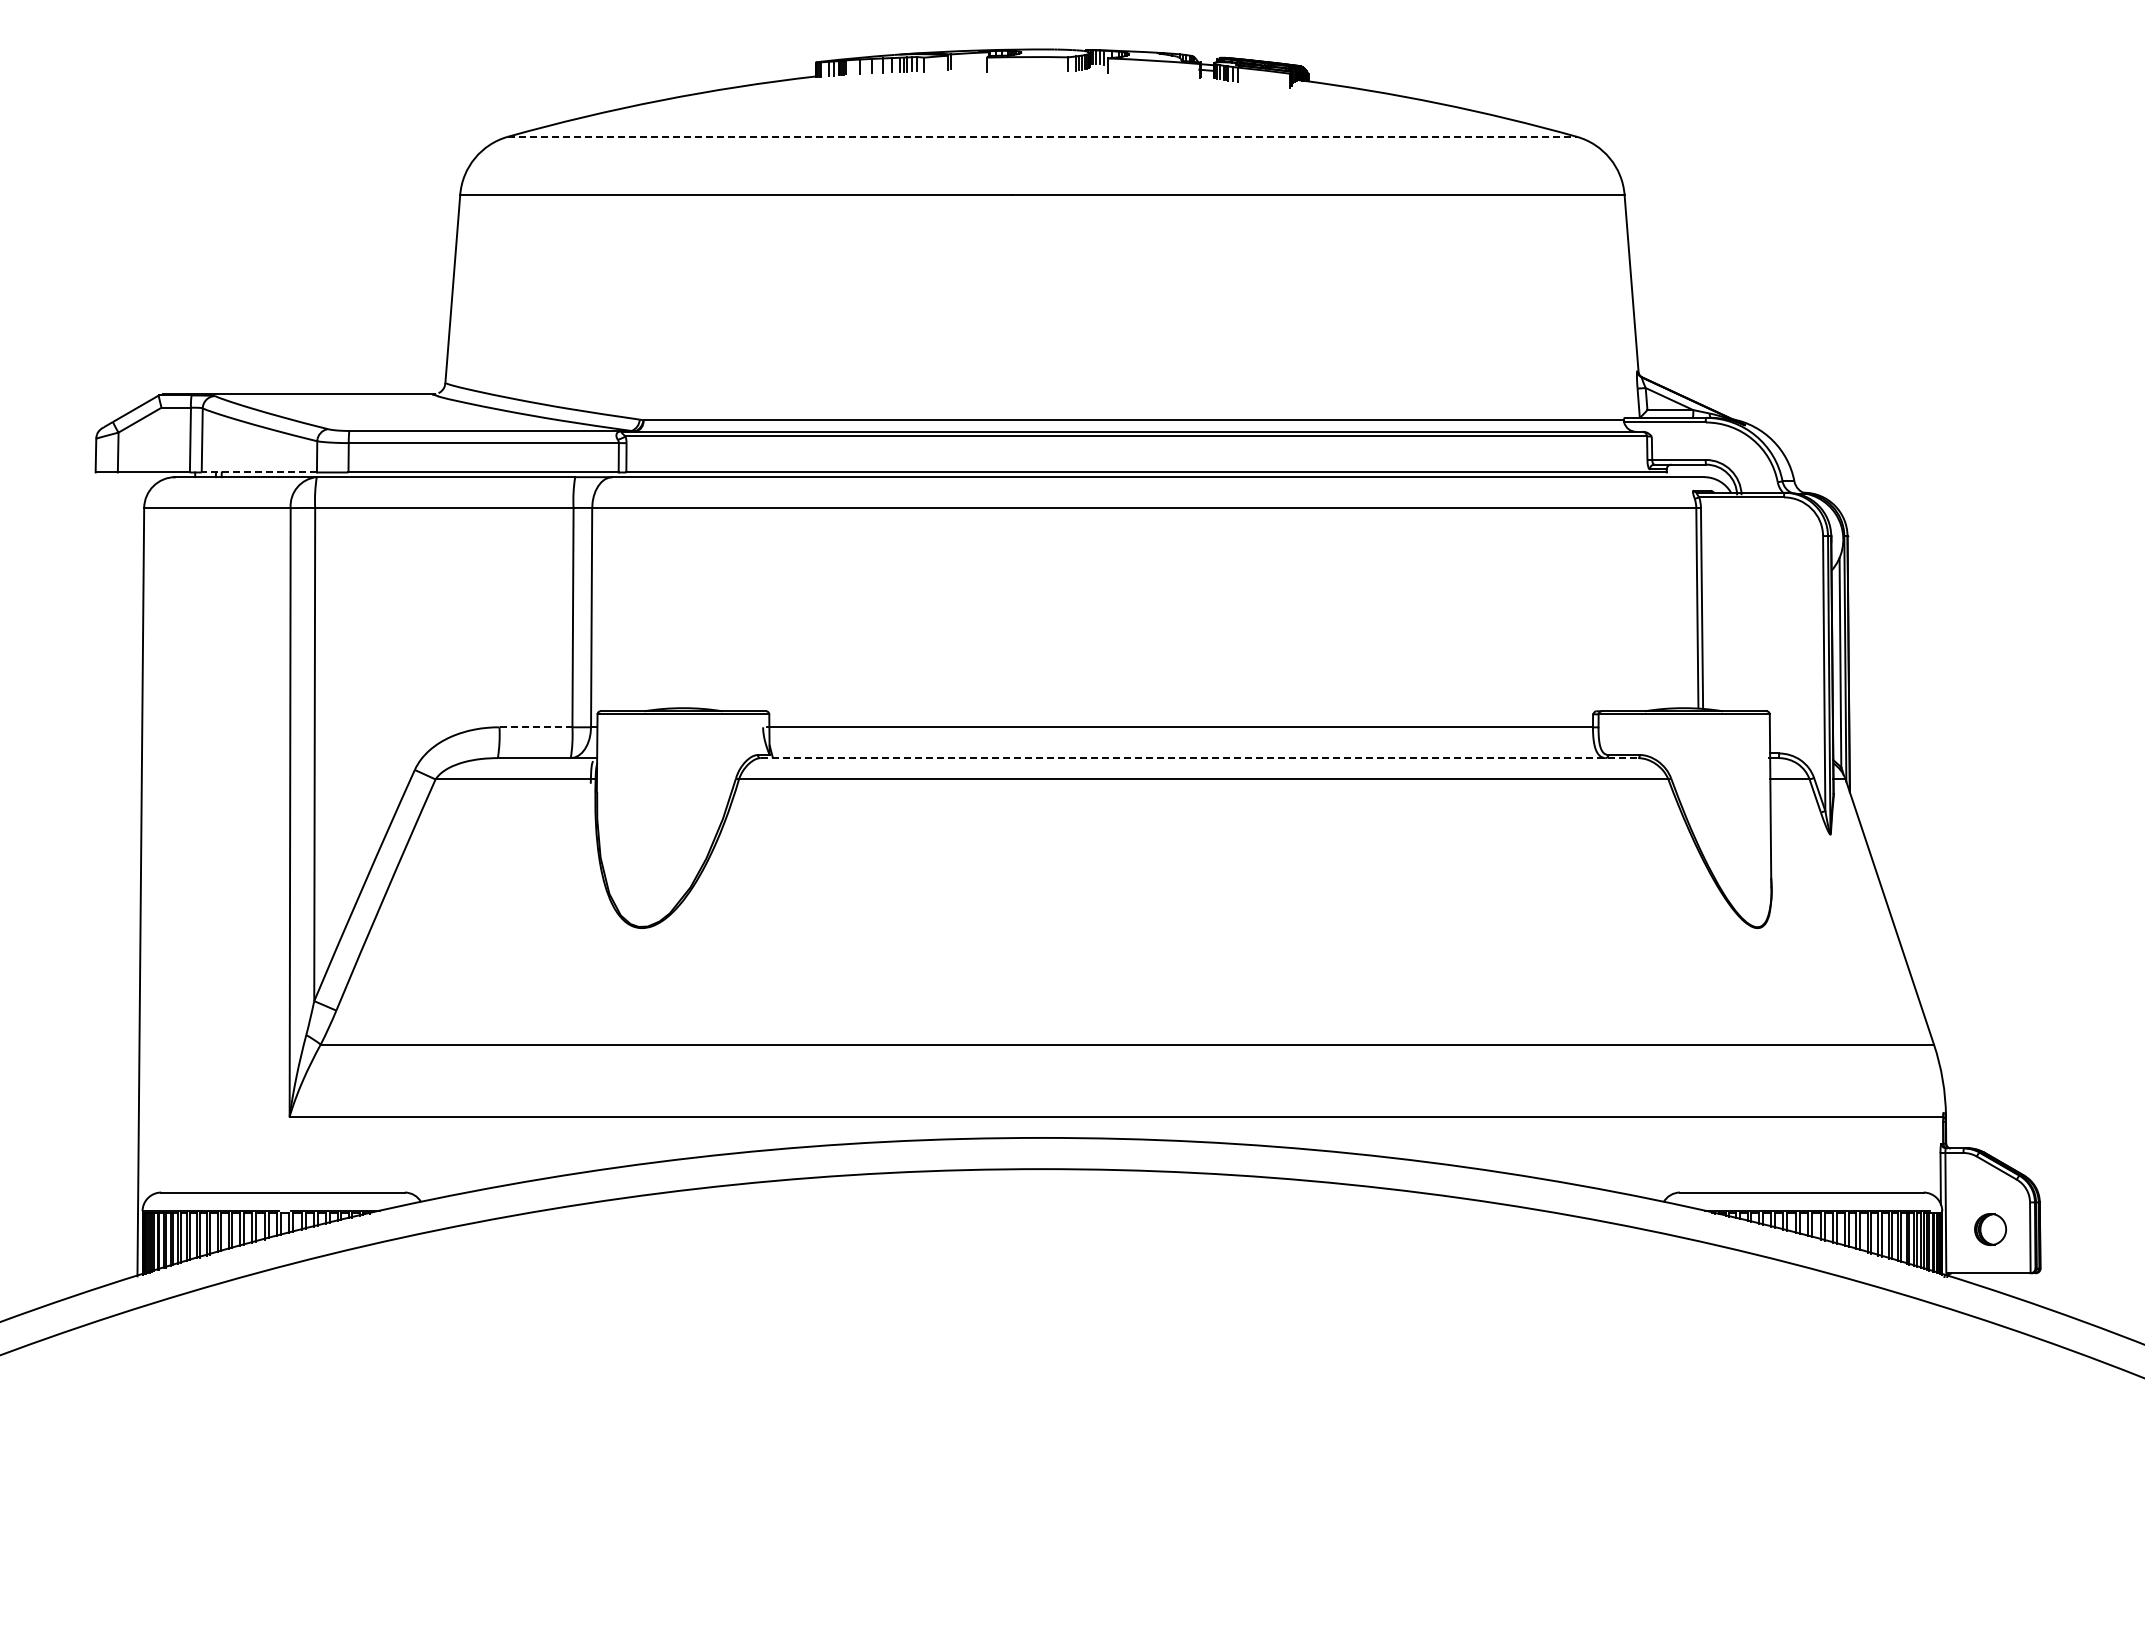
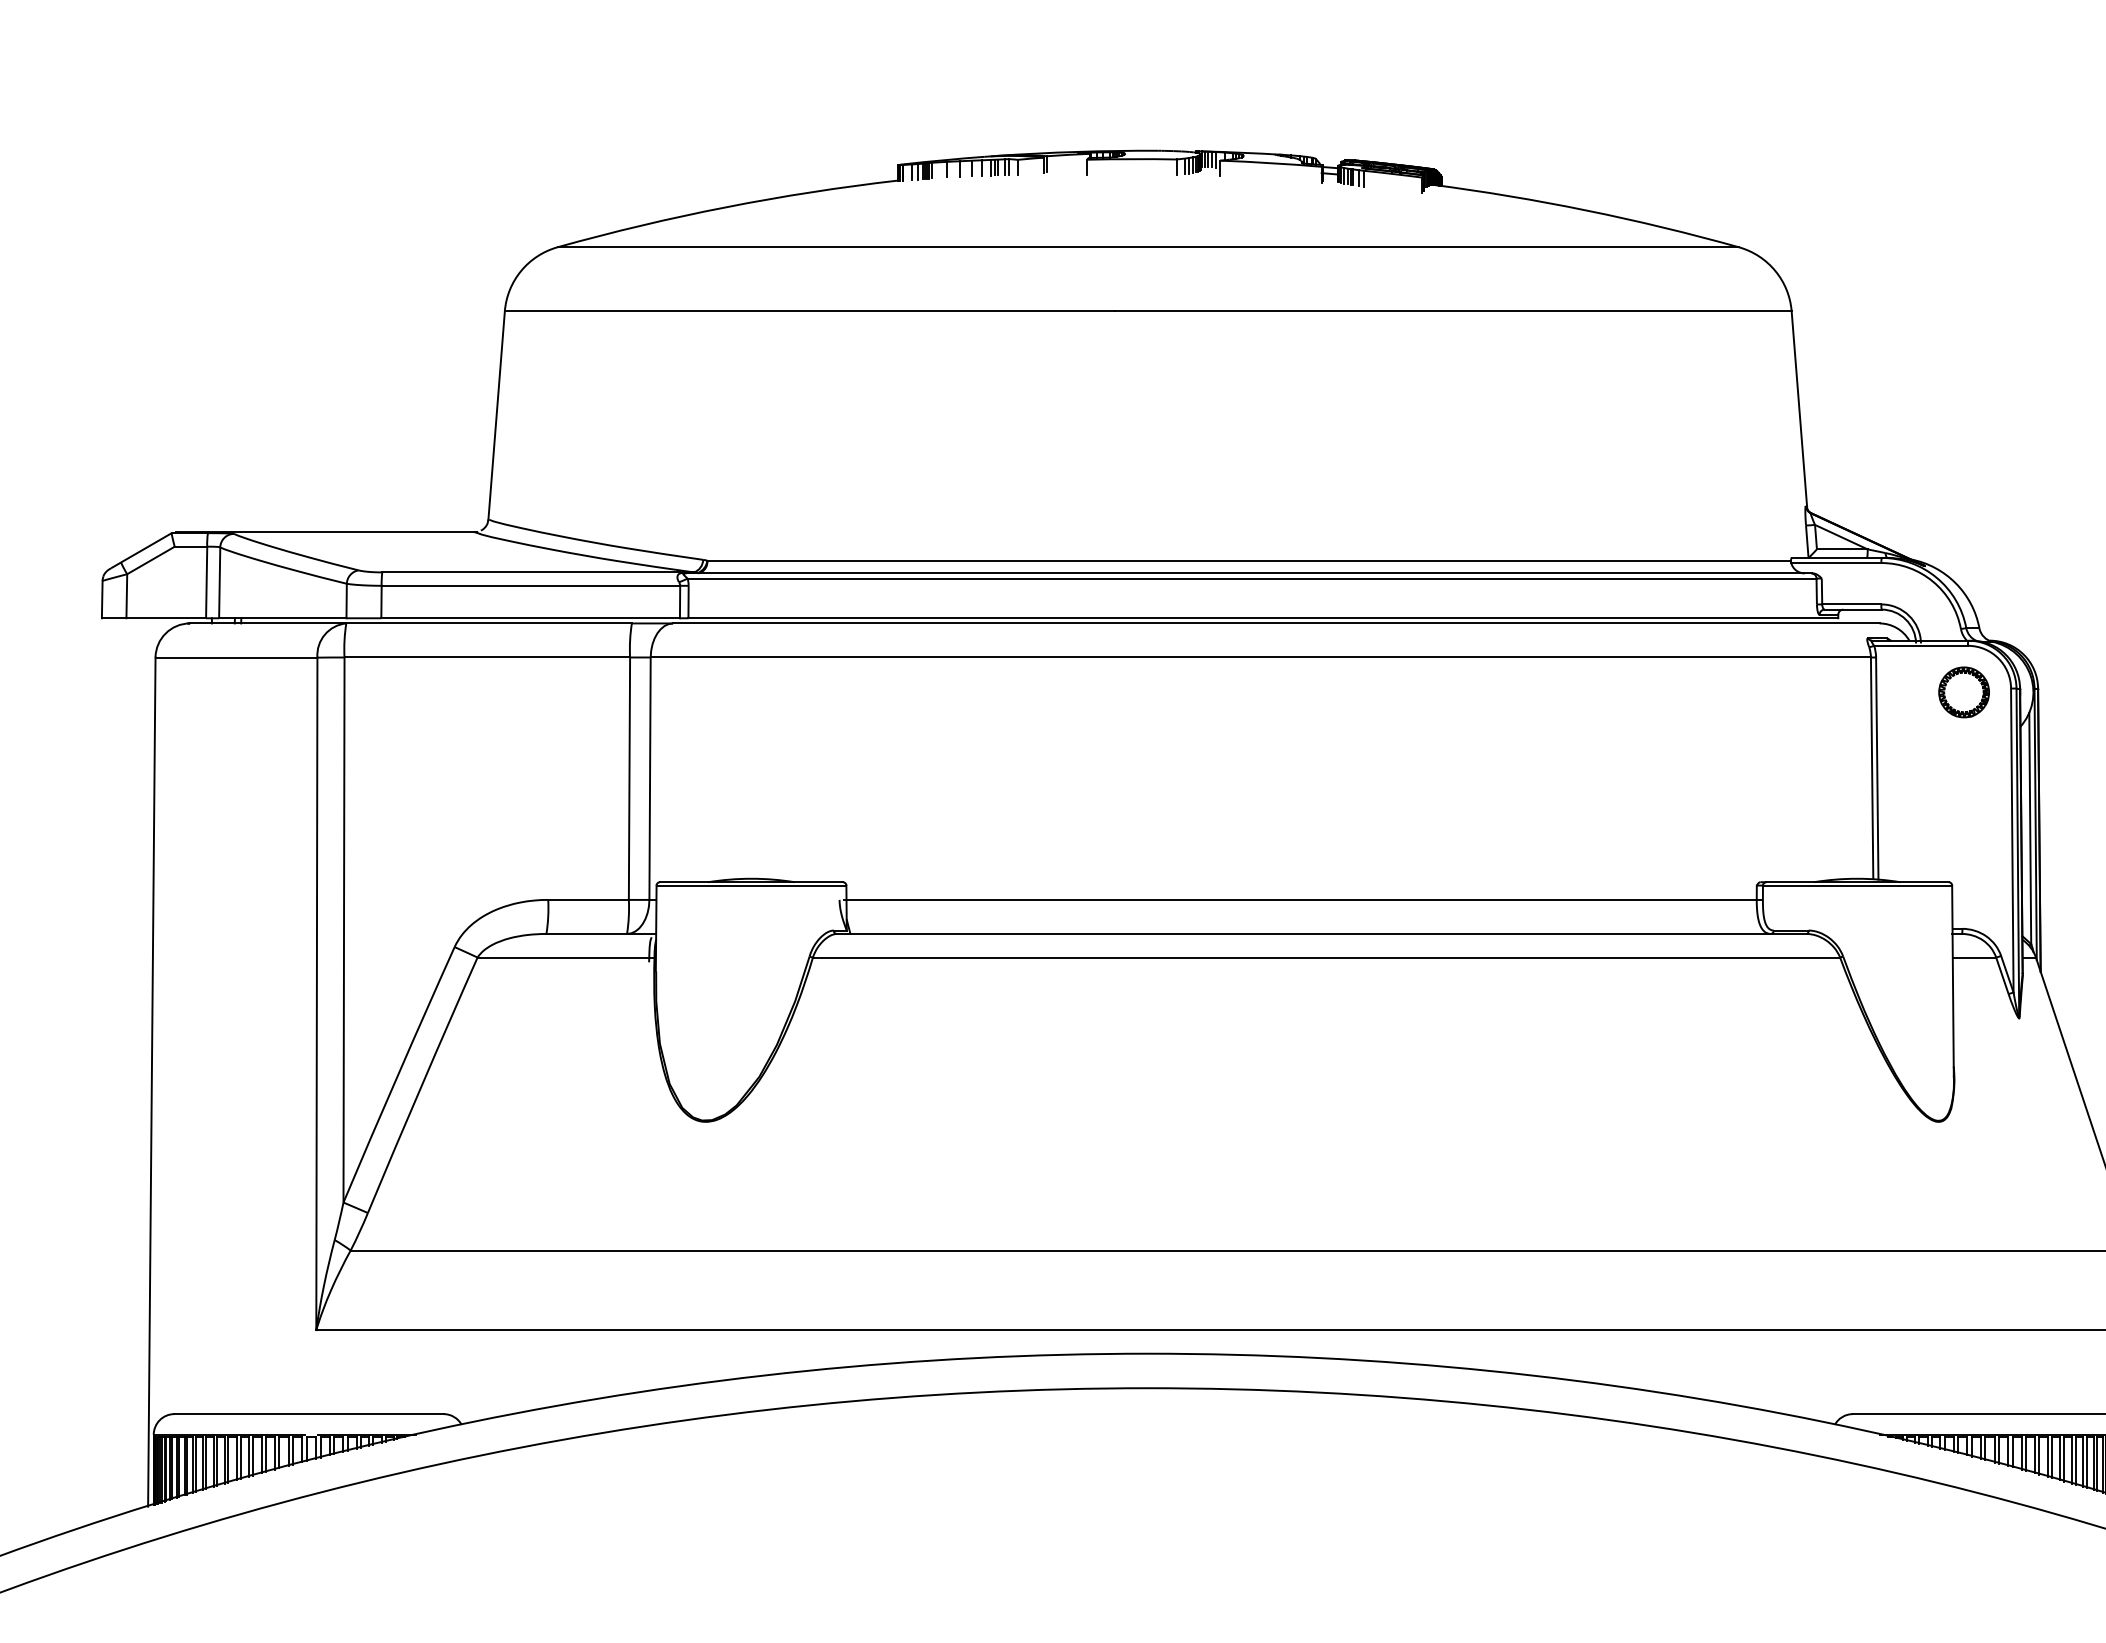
line: (1042, 136) -> (1148, 246), dashed -> solid
line: (259, 472) -> (282, 618), dashed -> solid
part: (1780, 539) -> (1963, 692), added
line: (536, 727) -> (589, 900), dashed -> solid
line: (1199, 758) -> (1321, 934), dashed -> solid

